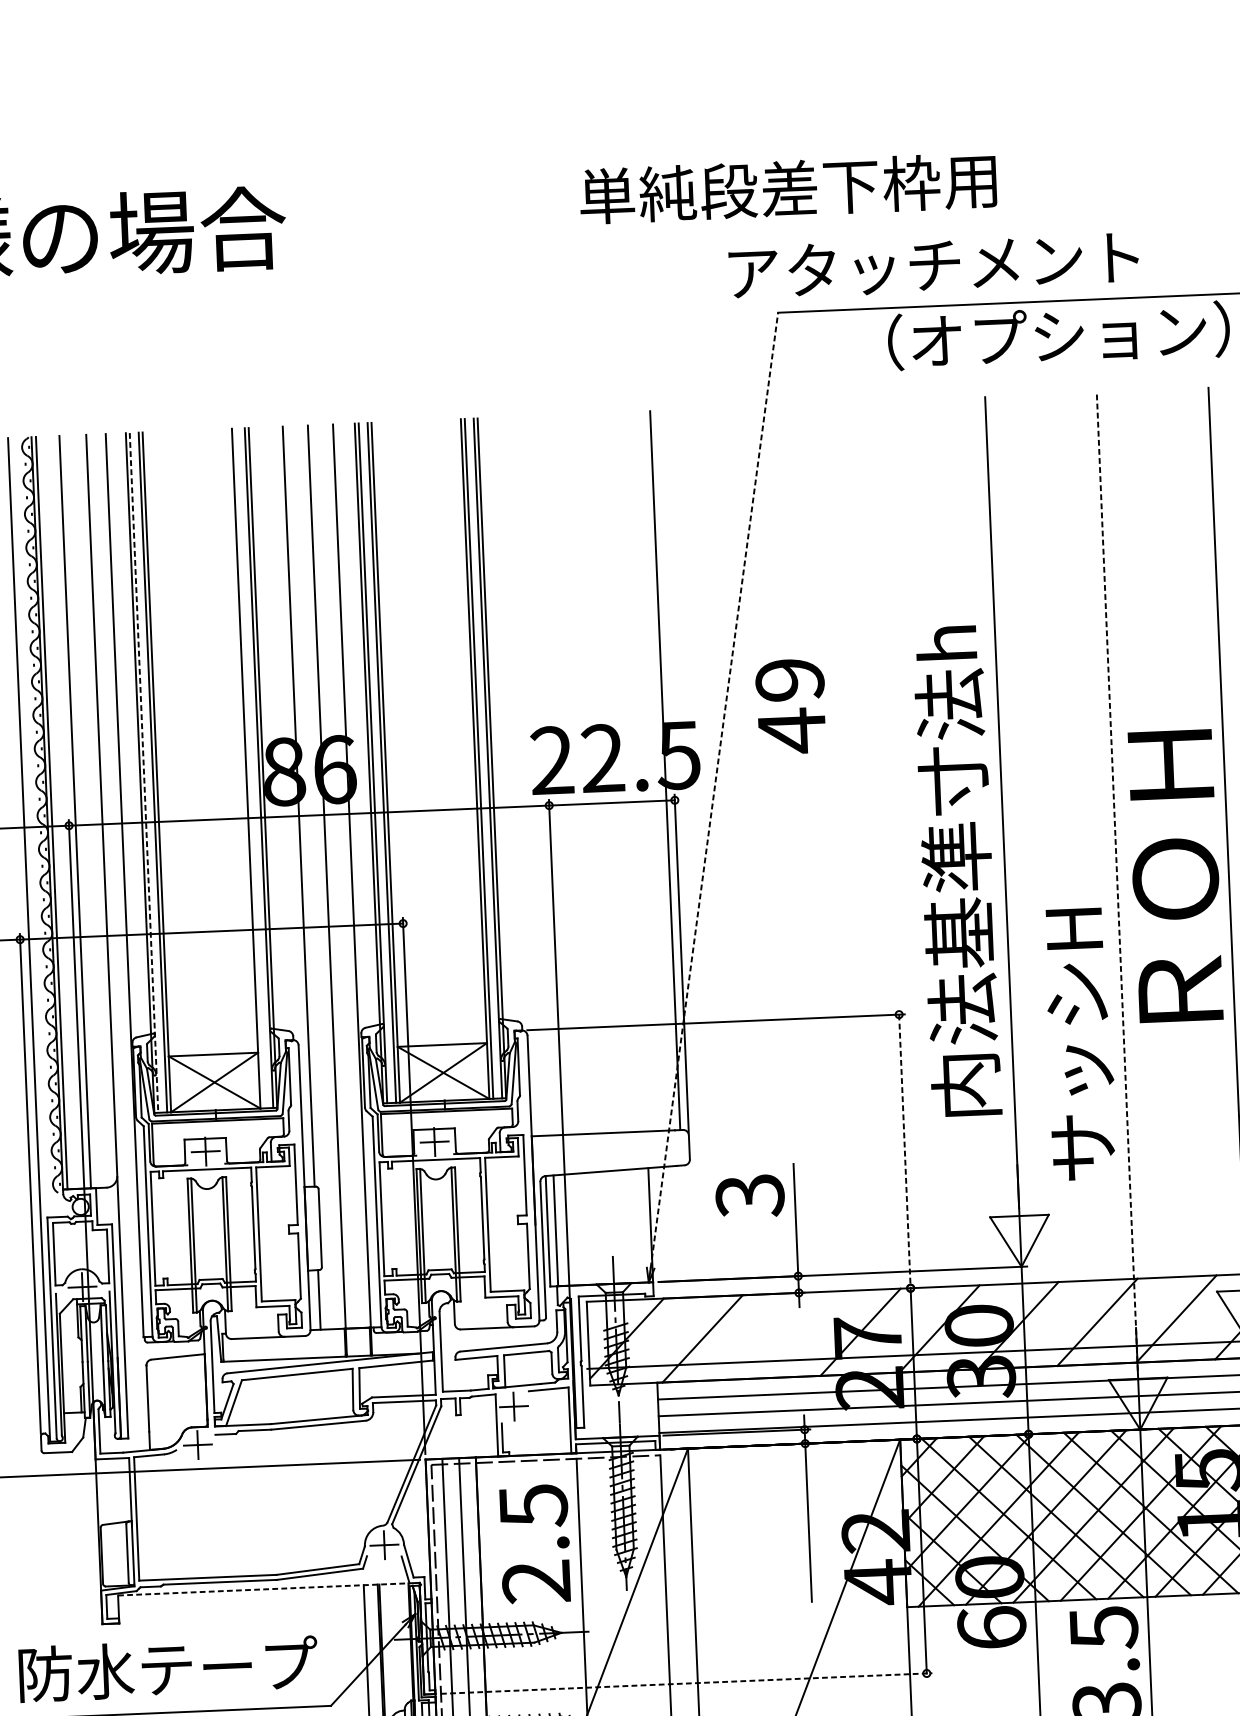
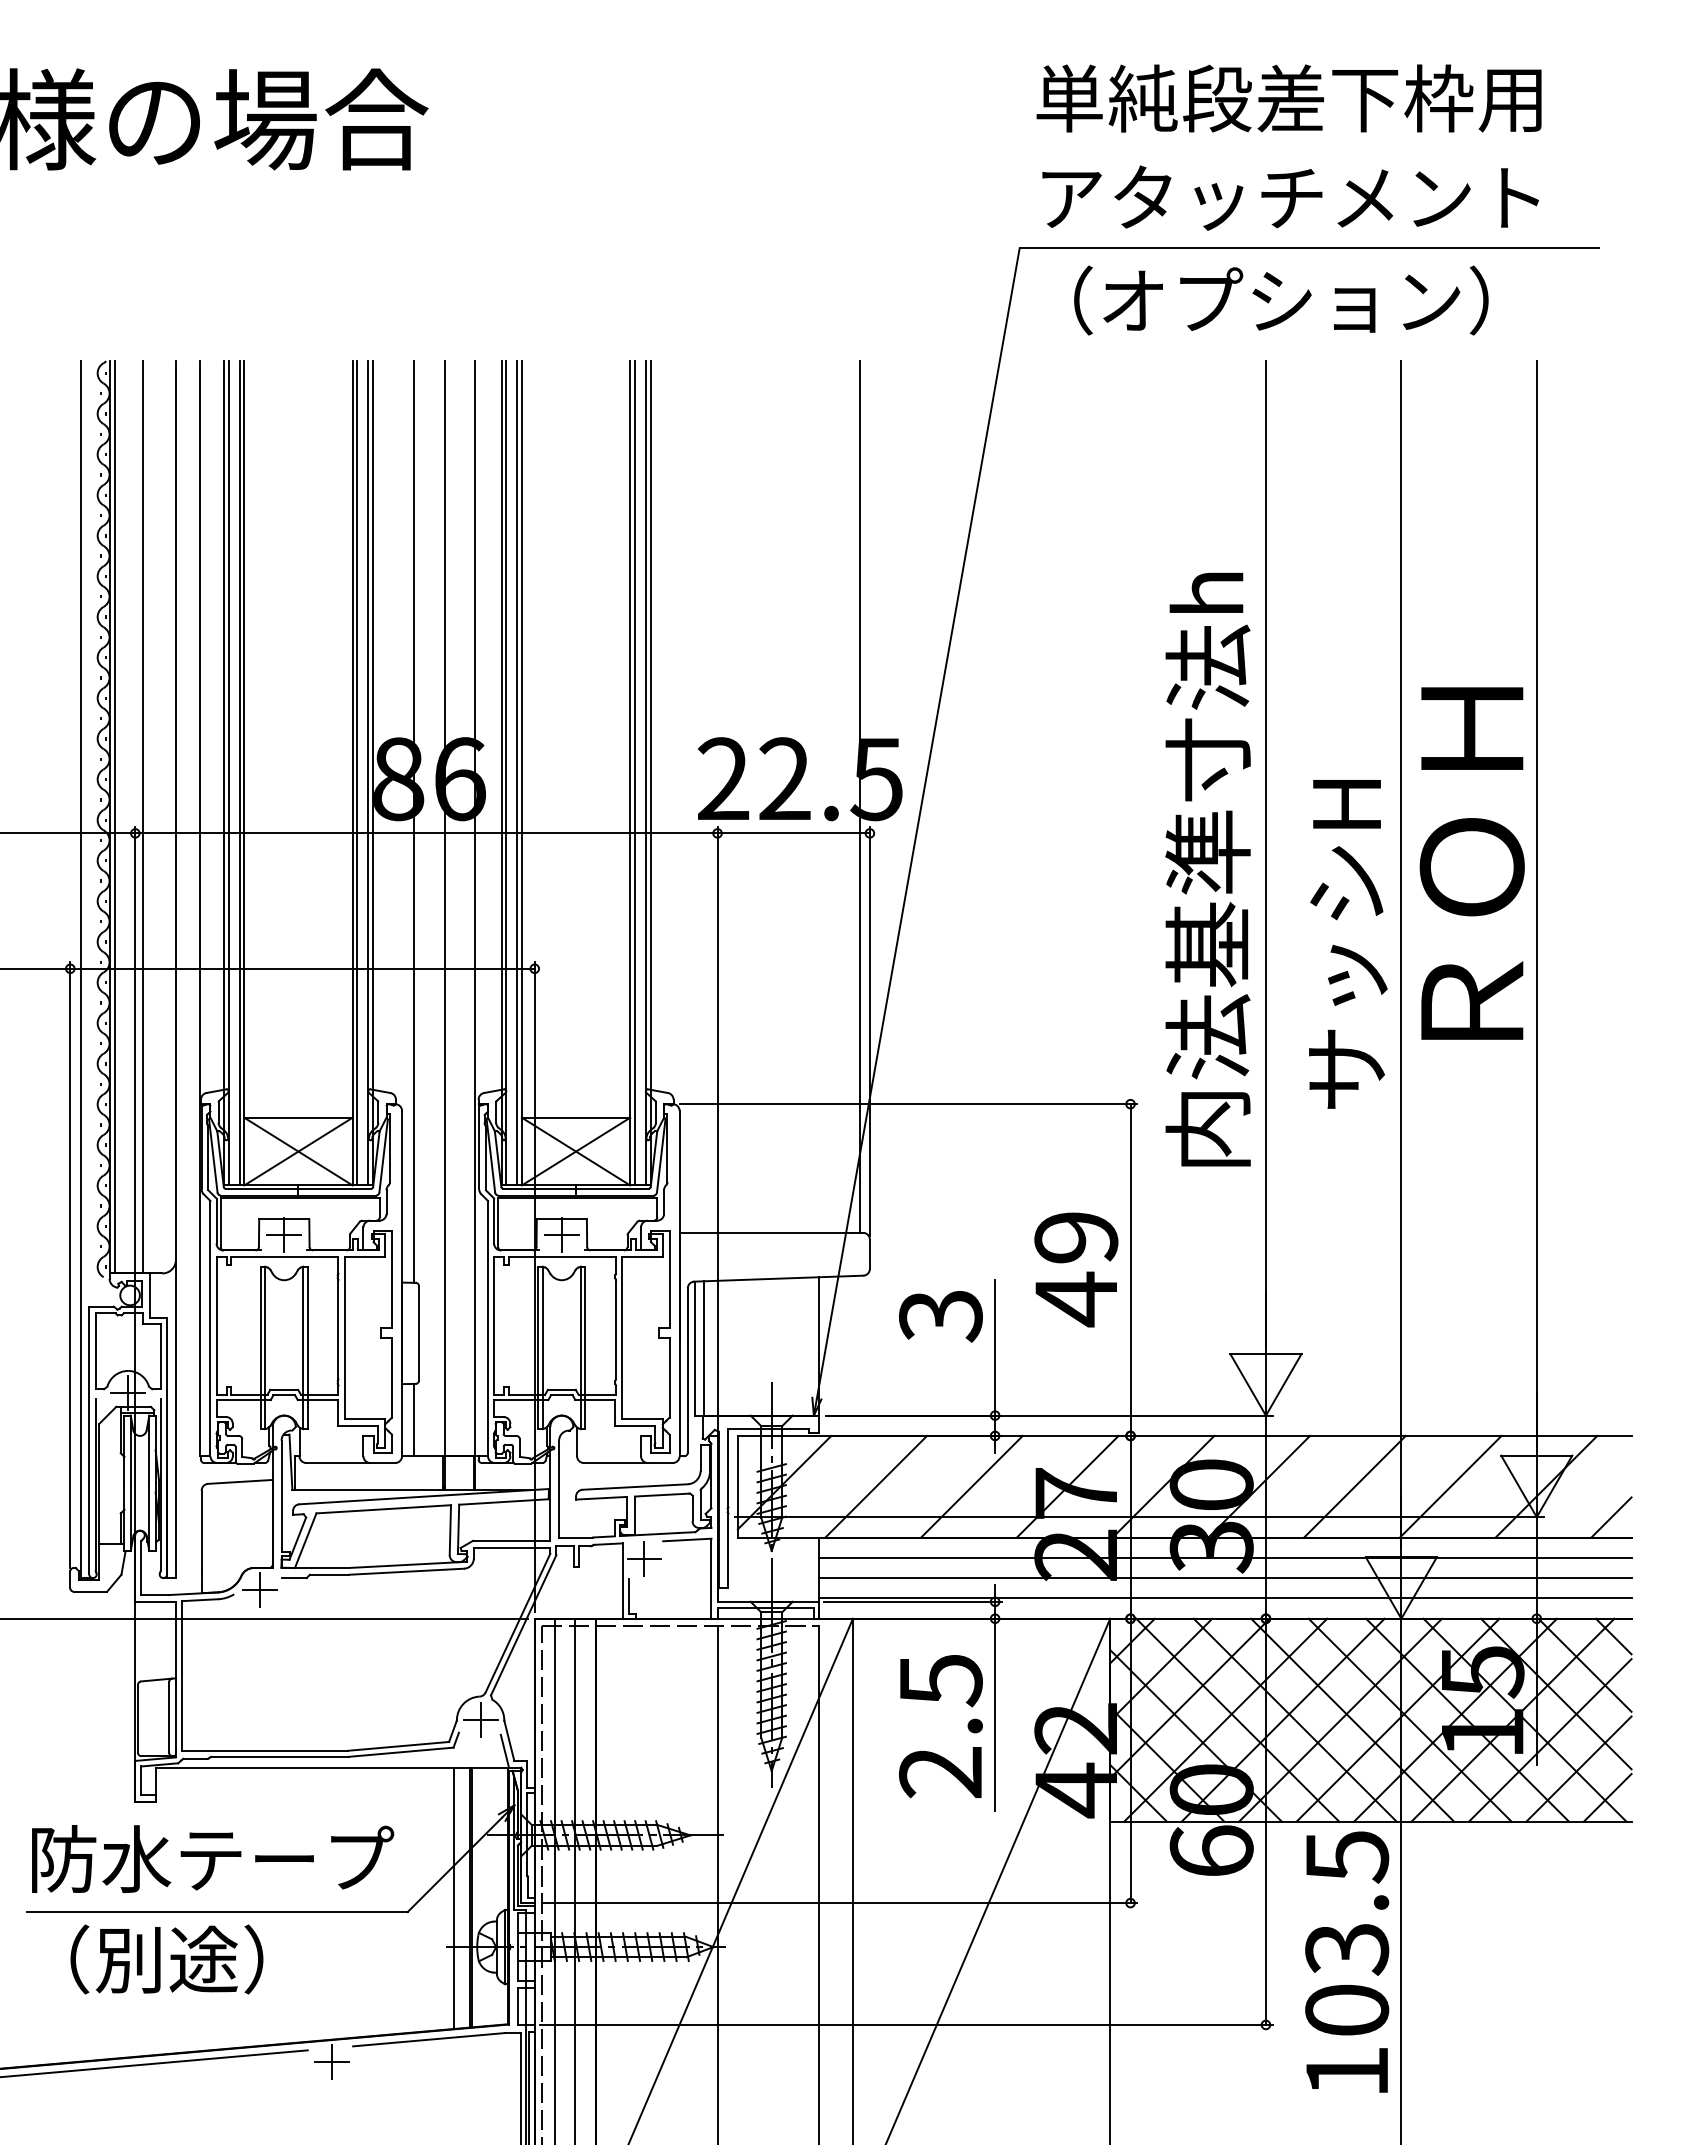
text: (787, 188) -> (1288, 98), moved
text: (933, 264) -> (1290, 197), moved
text: (1059, 335) -> (1281, 300), moved
text: (791, 706) -> (1076, 1269), moved
line: (250, 768) -> (357, 773), added
line: (143, 773) -> (228, 773), dashed -> solid
line: (714, 790) -> (918, 823), dashed -> solid
text: (956, 871) -> (1207, 869), moved
text: (1175, 876) -> (1471, 863), moved
line: (1117, 881) -> (1401, 953), dashed -> solid
text: (1080, 1044) -> (1348, 944), moved
line: (904, 1151) -> (1130, 1270), dashed -> solid
line: (781, 1335) -> (971, 1486), added
text: (534, 1544) -> (940, 1726), moved
line: (263, 1589) -> (332, 1767), dashed -> solid
line: (686, 1683) -> (839, 1903), dashed -> solid

